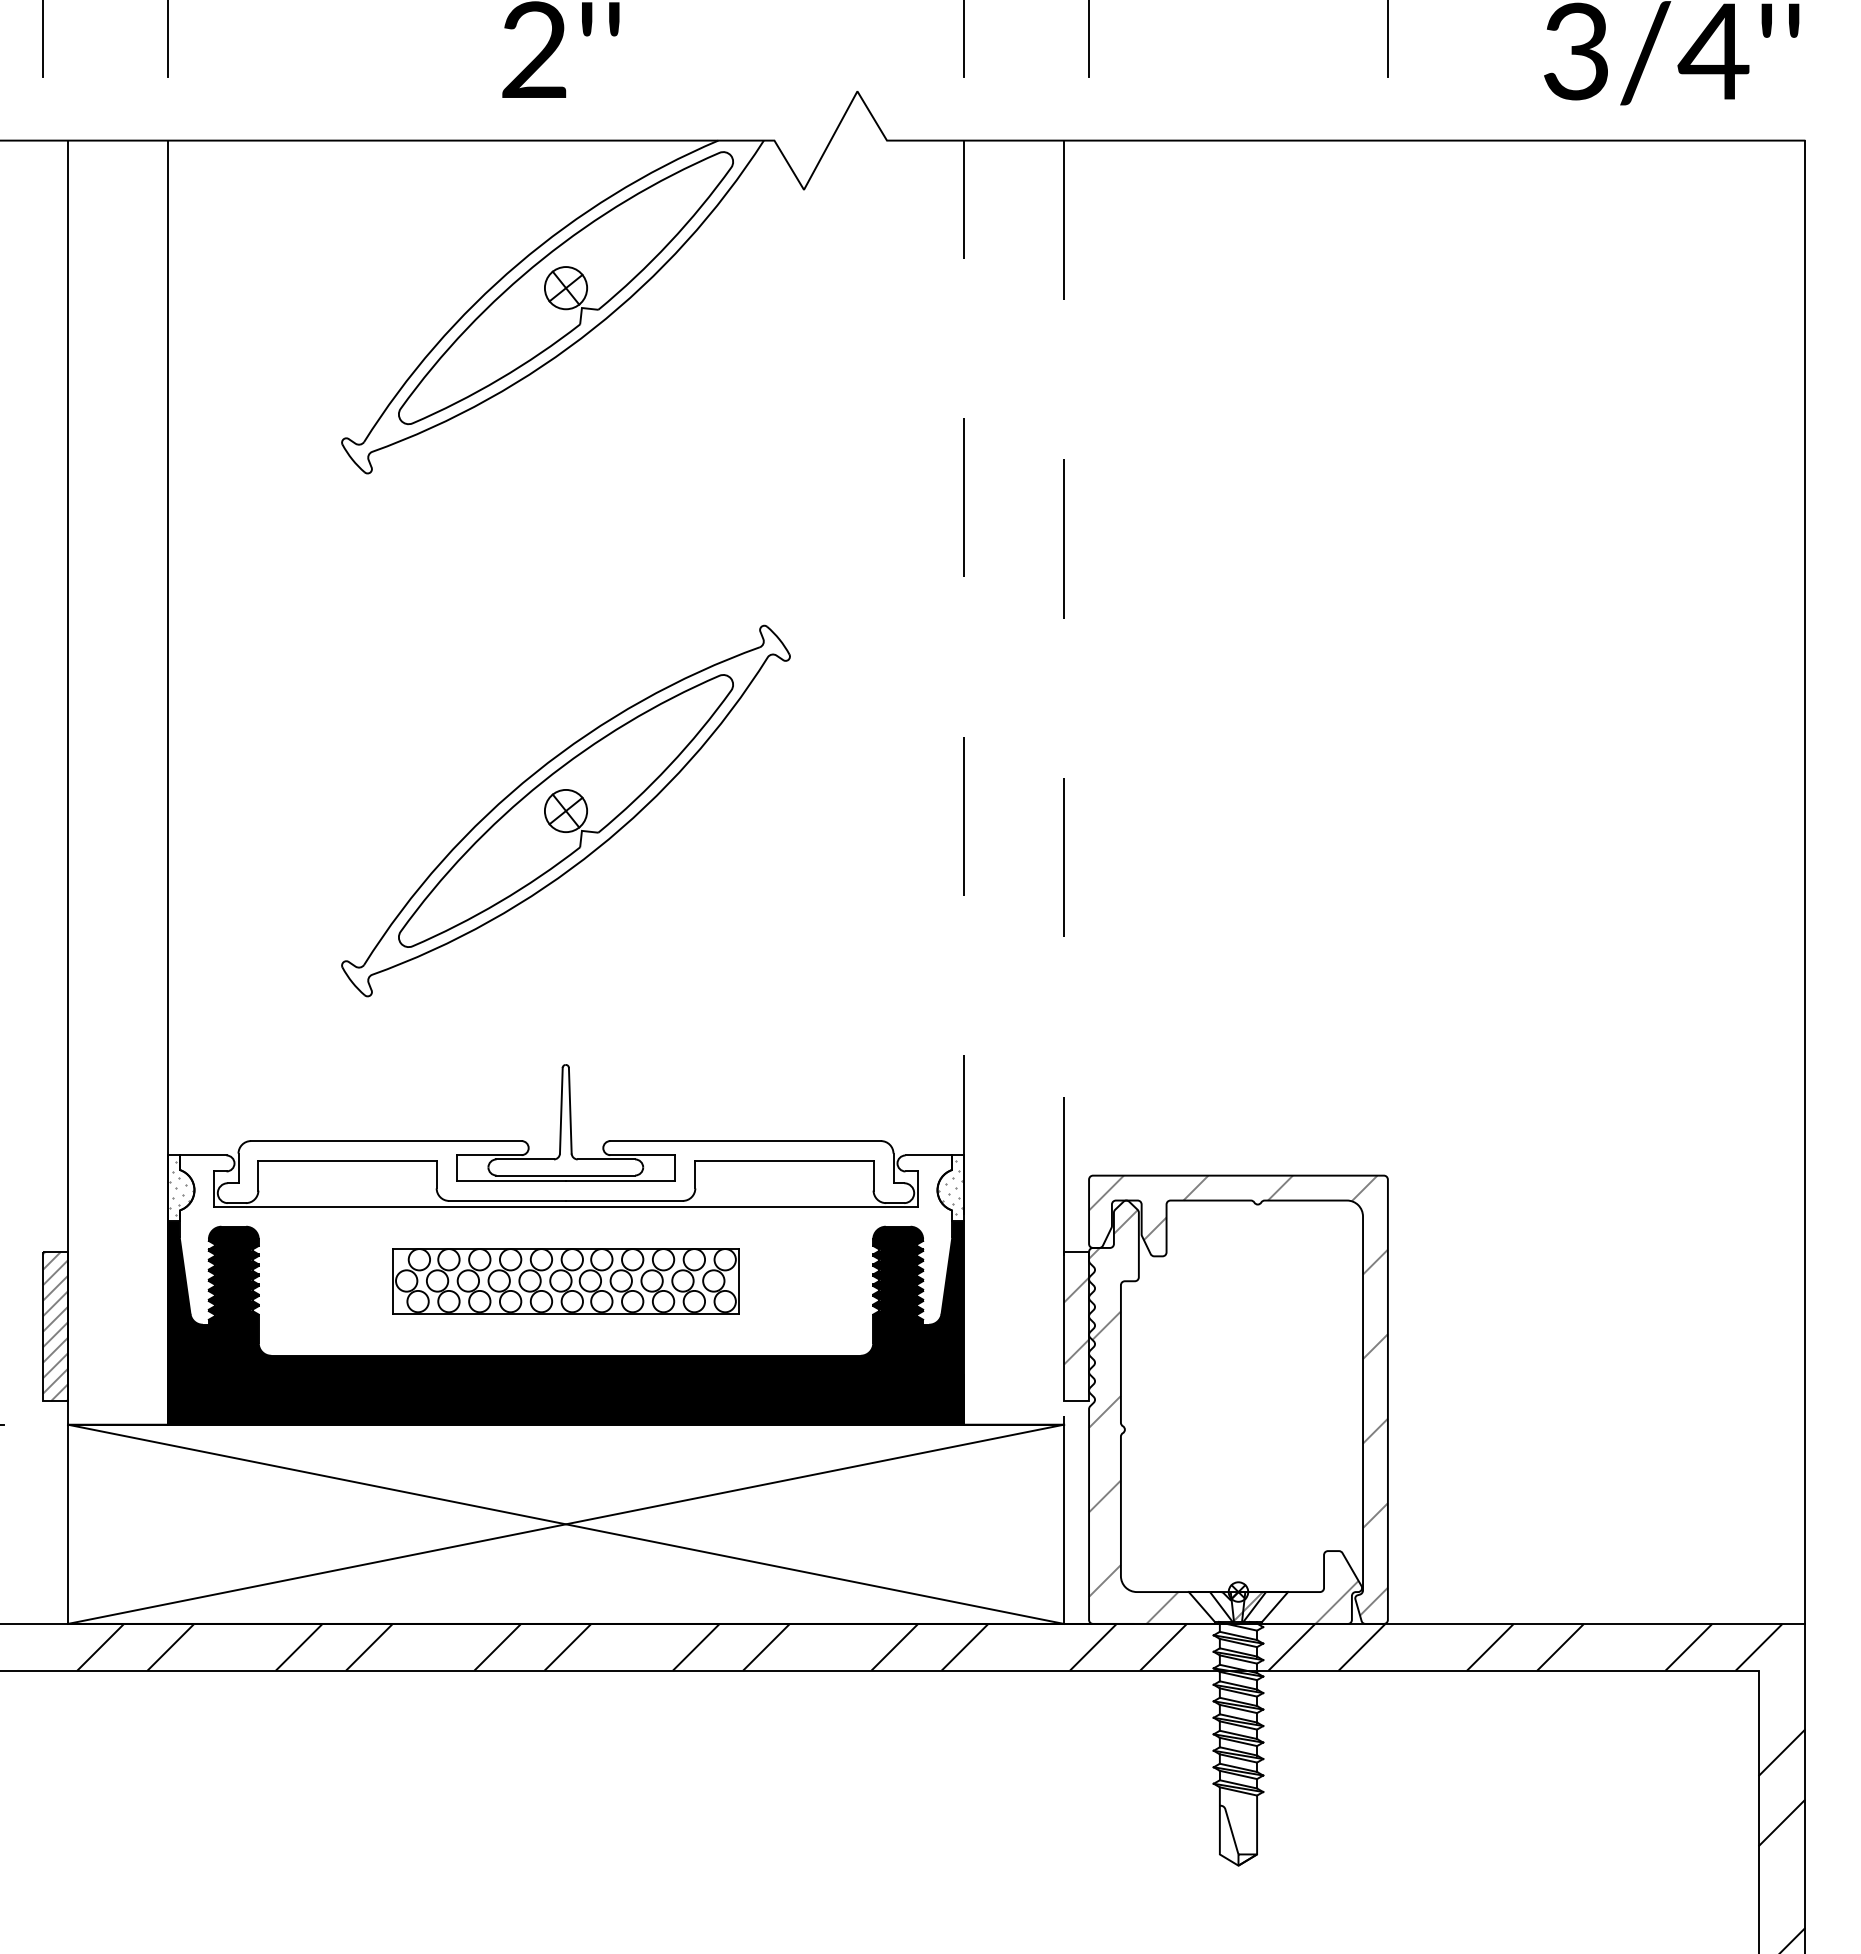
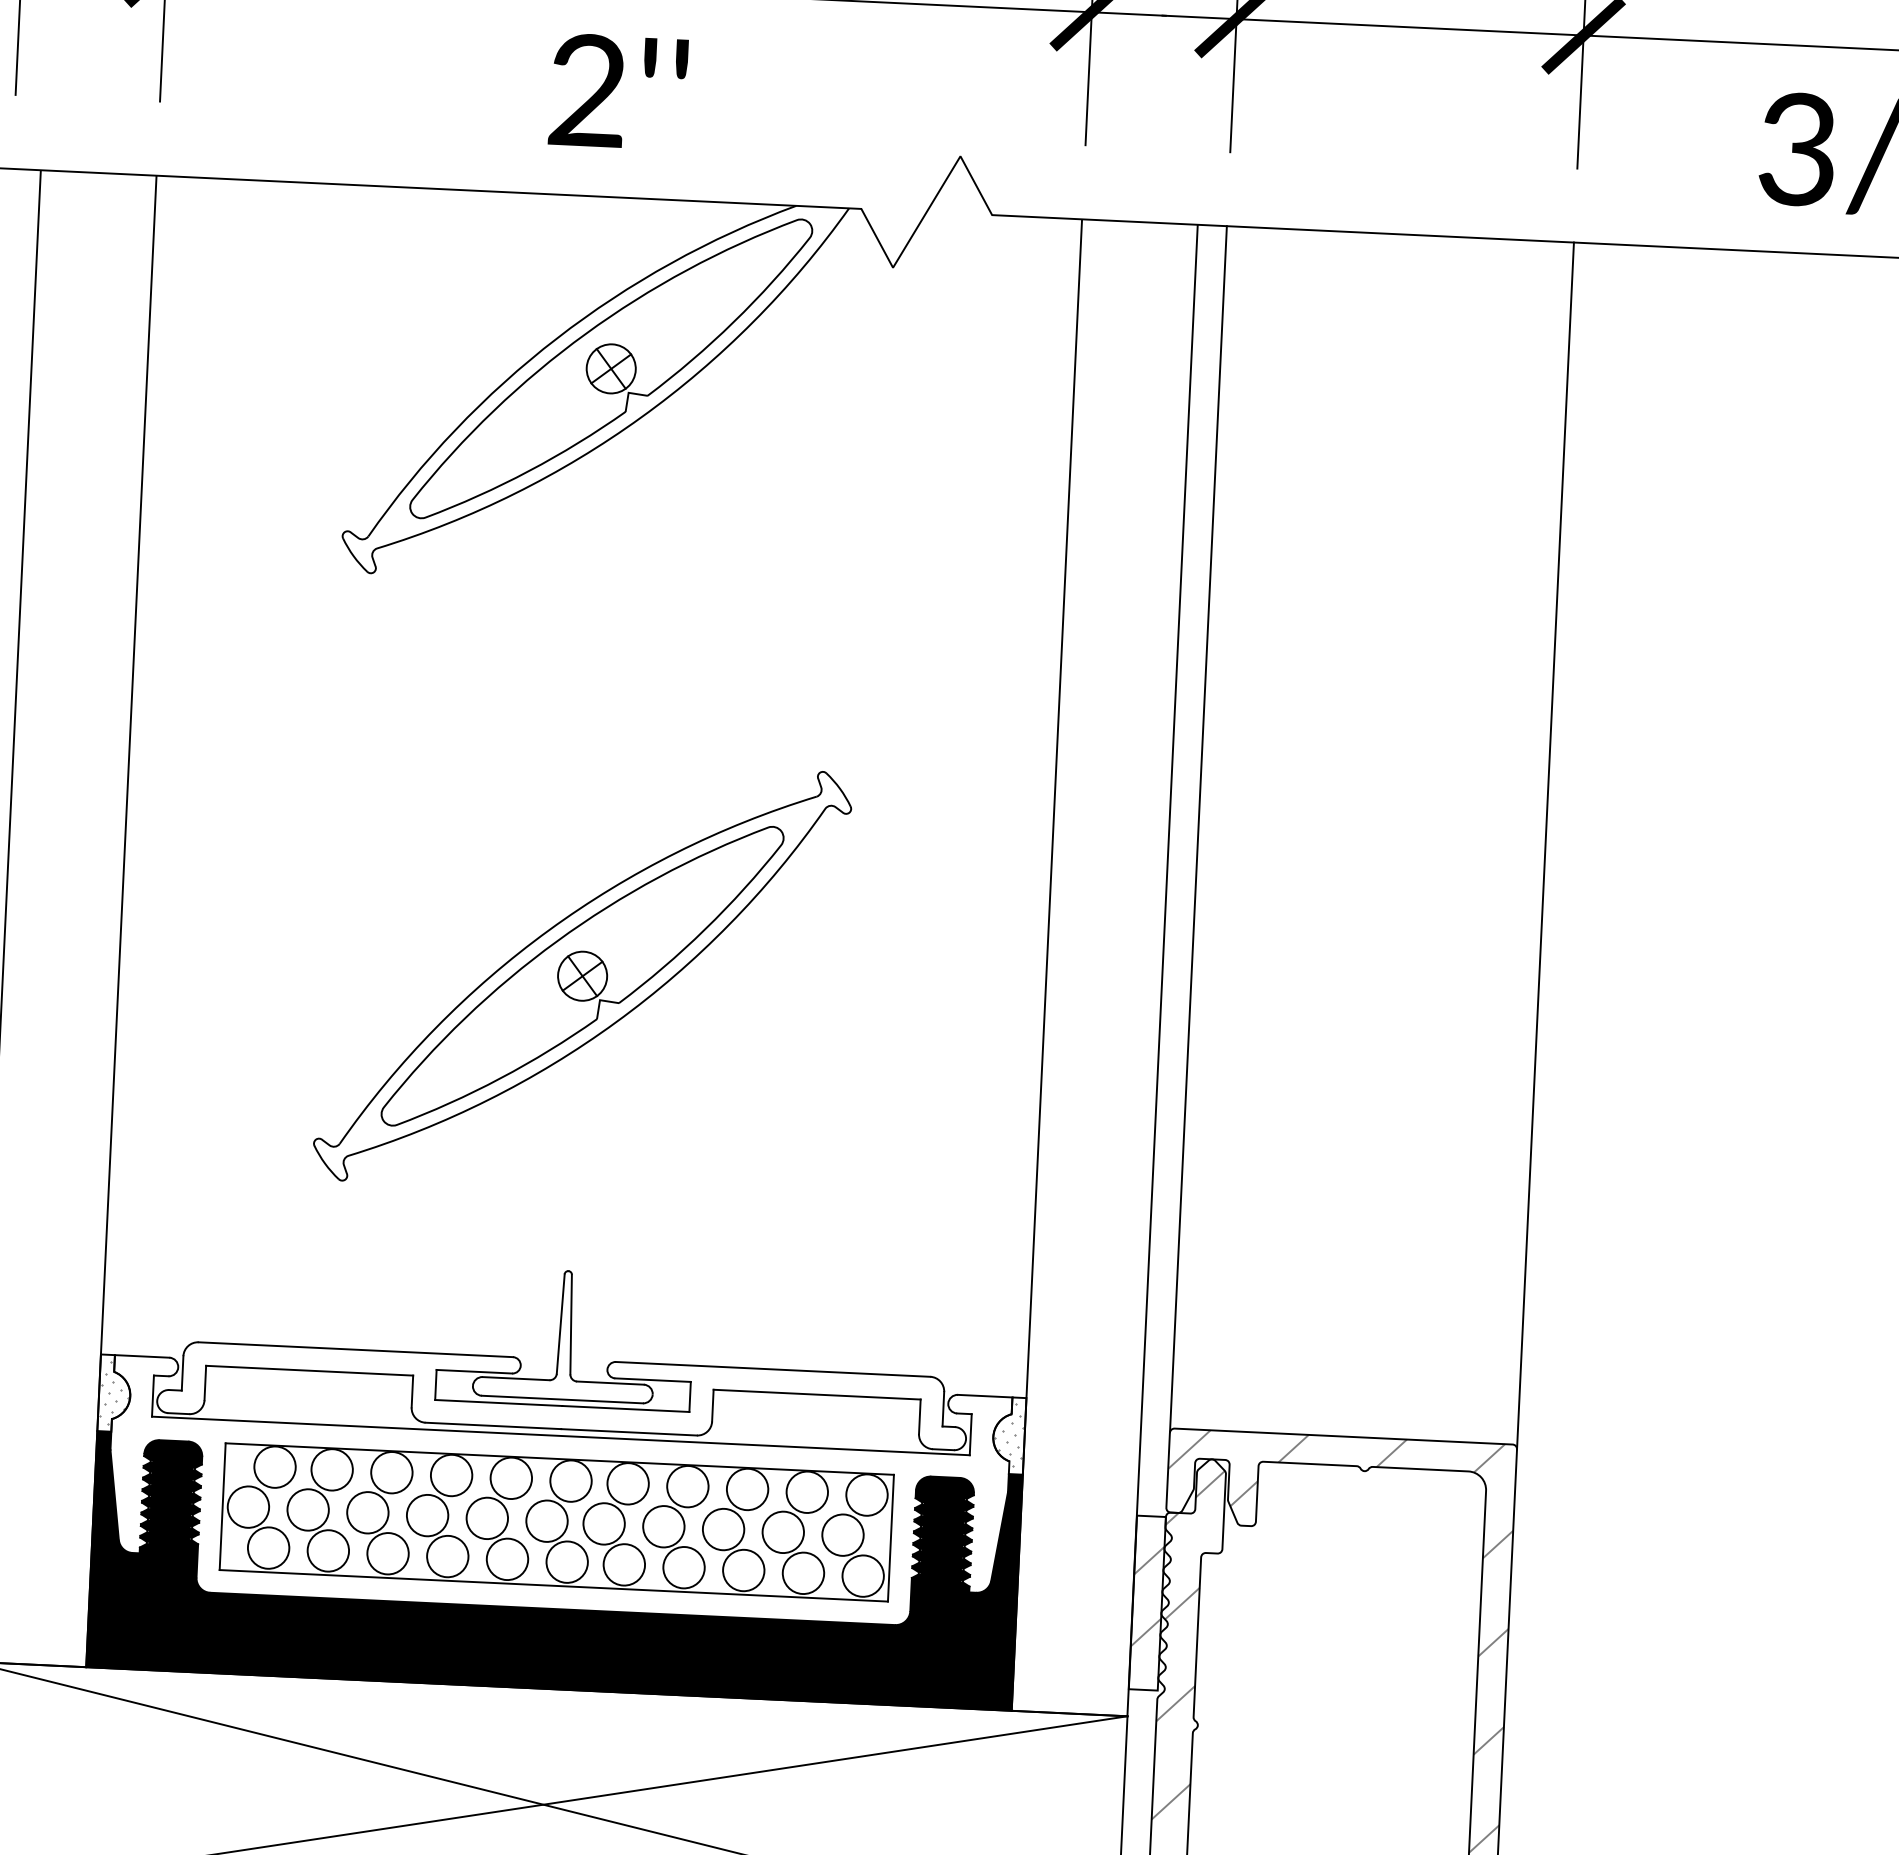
line: (1089, 659) -> (1198, 828), added
line: (1387, 659) -> (1545, 845), added
part: (565, 1281) -> (556, 1522), size x1.67
line: (1014, 1424) -> (1069, 1713), dashed -> solid

